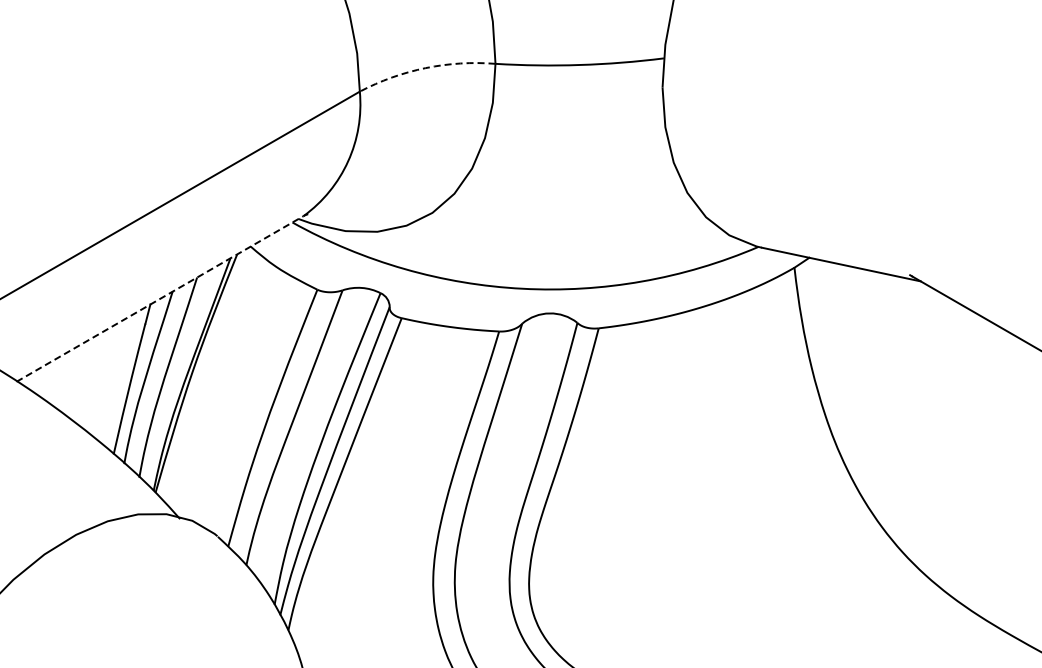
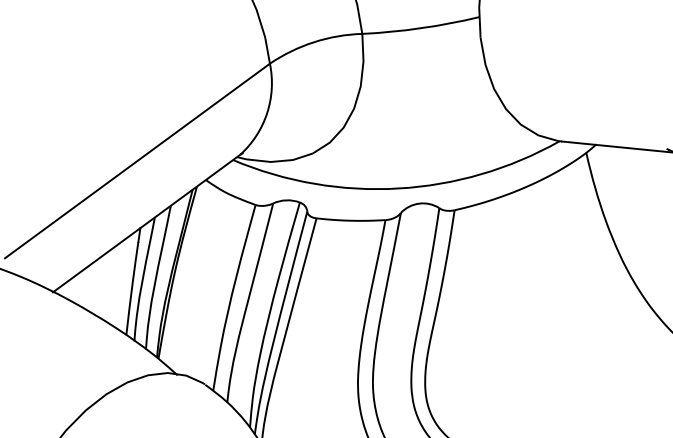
arc: (425, 68) -> (313, 42), dashed -> solid
line: (159, 298) -> (146, 223), dashed -> solid

